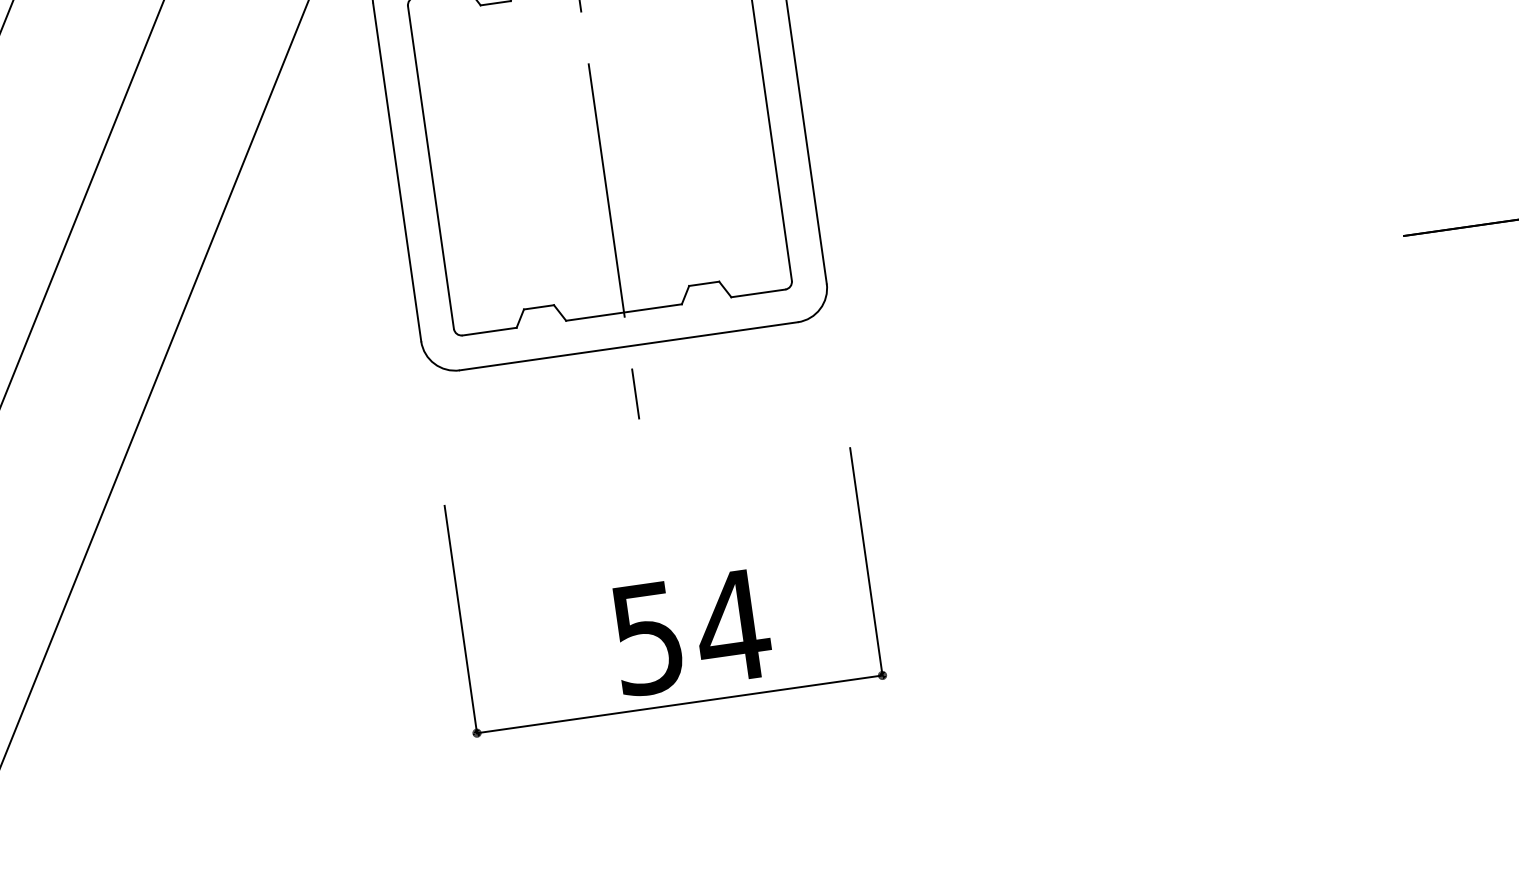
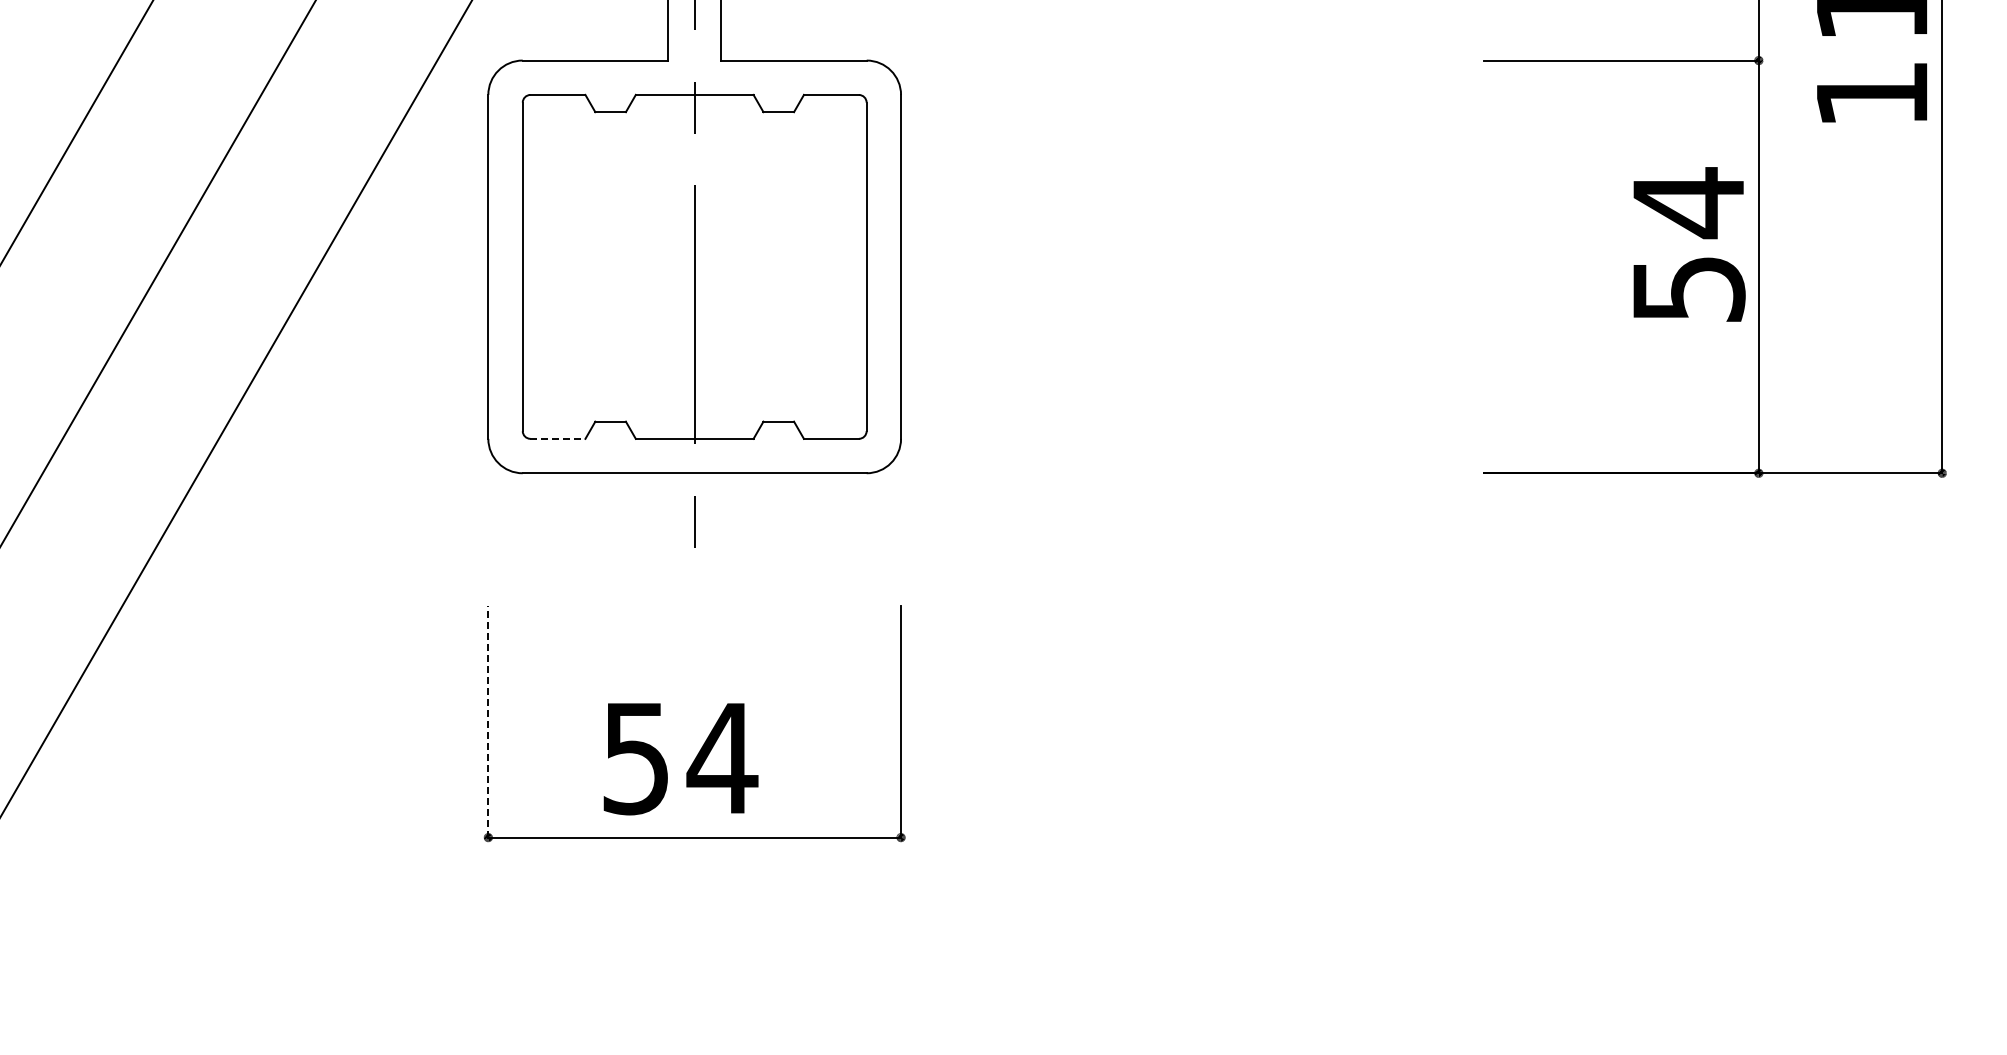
line: (489, 331) -> (557, 438), solid -> dashed
line: (460, 619) -> (488, 721), solid -> dashed
text: (691, 633) -> (680, 759), moved

